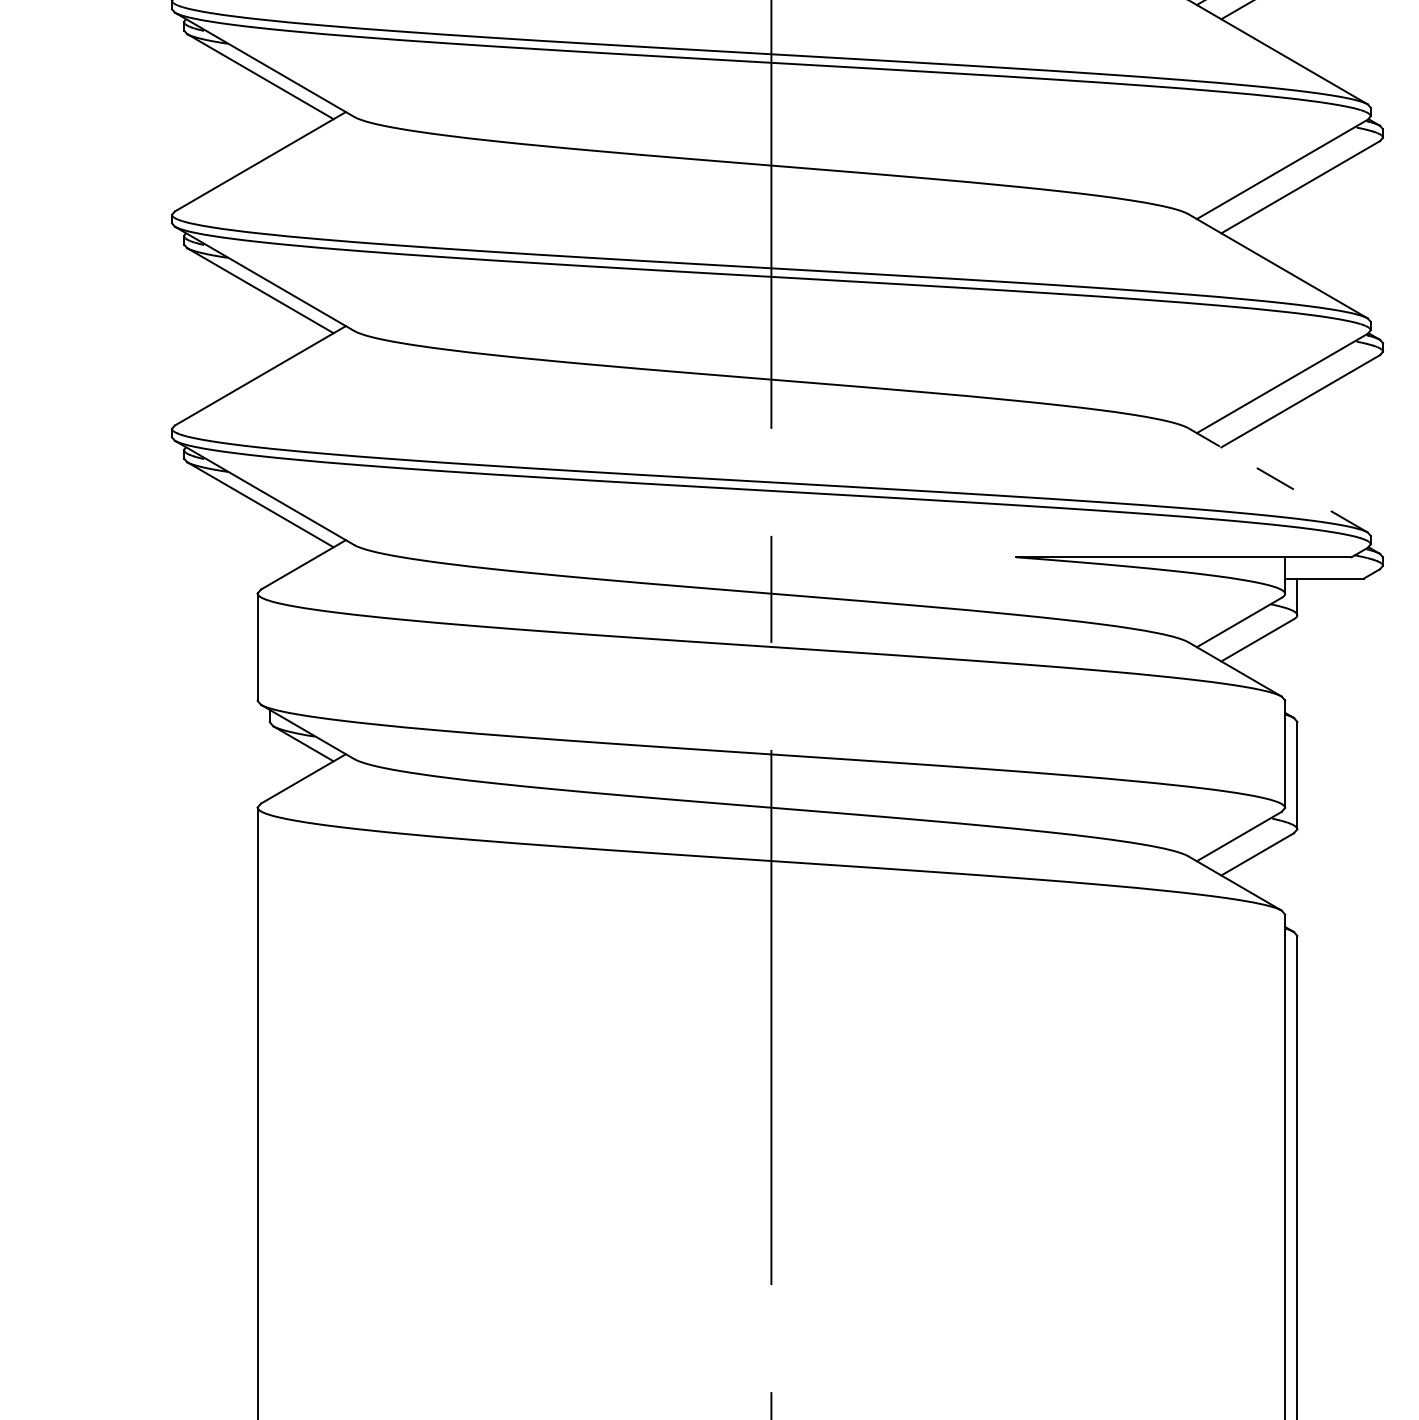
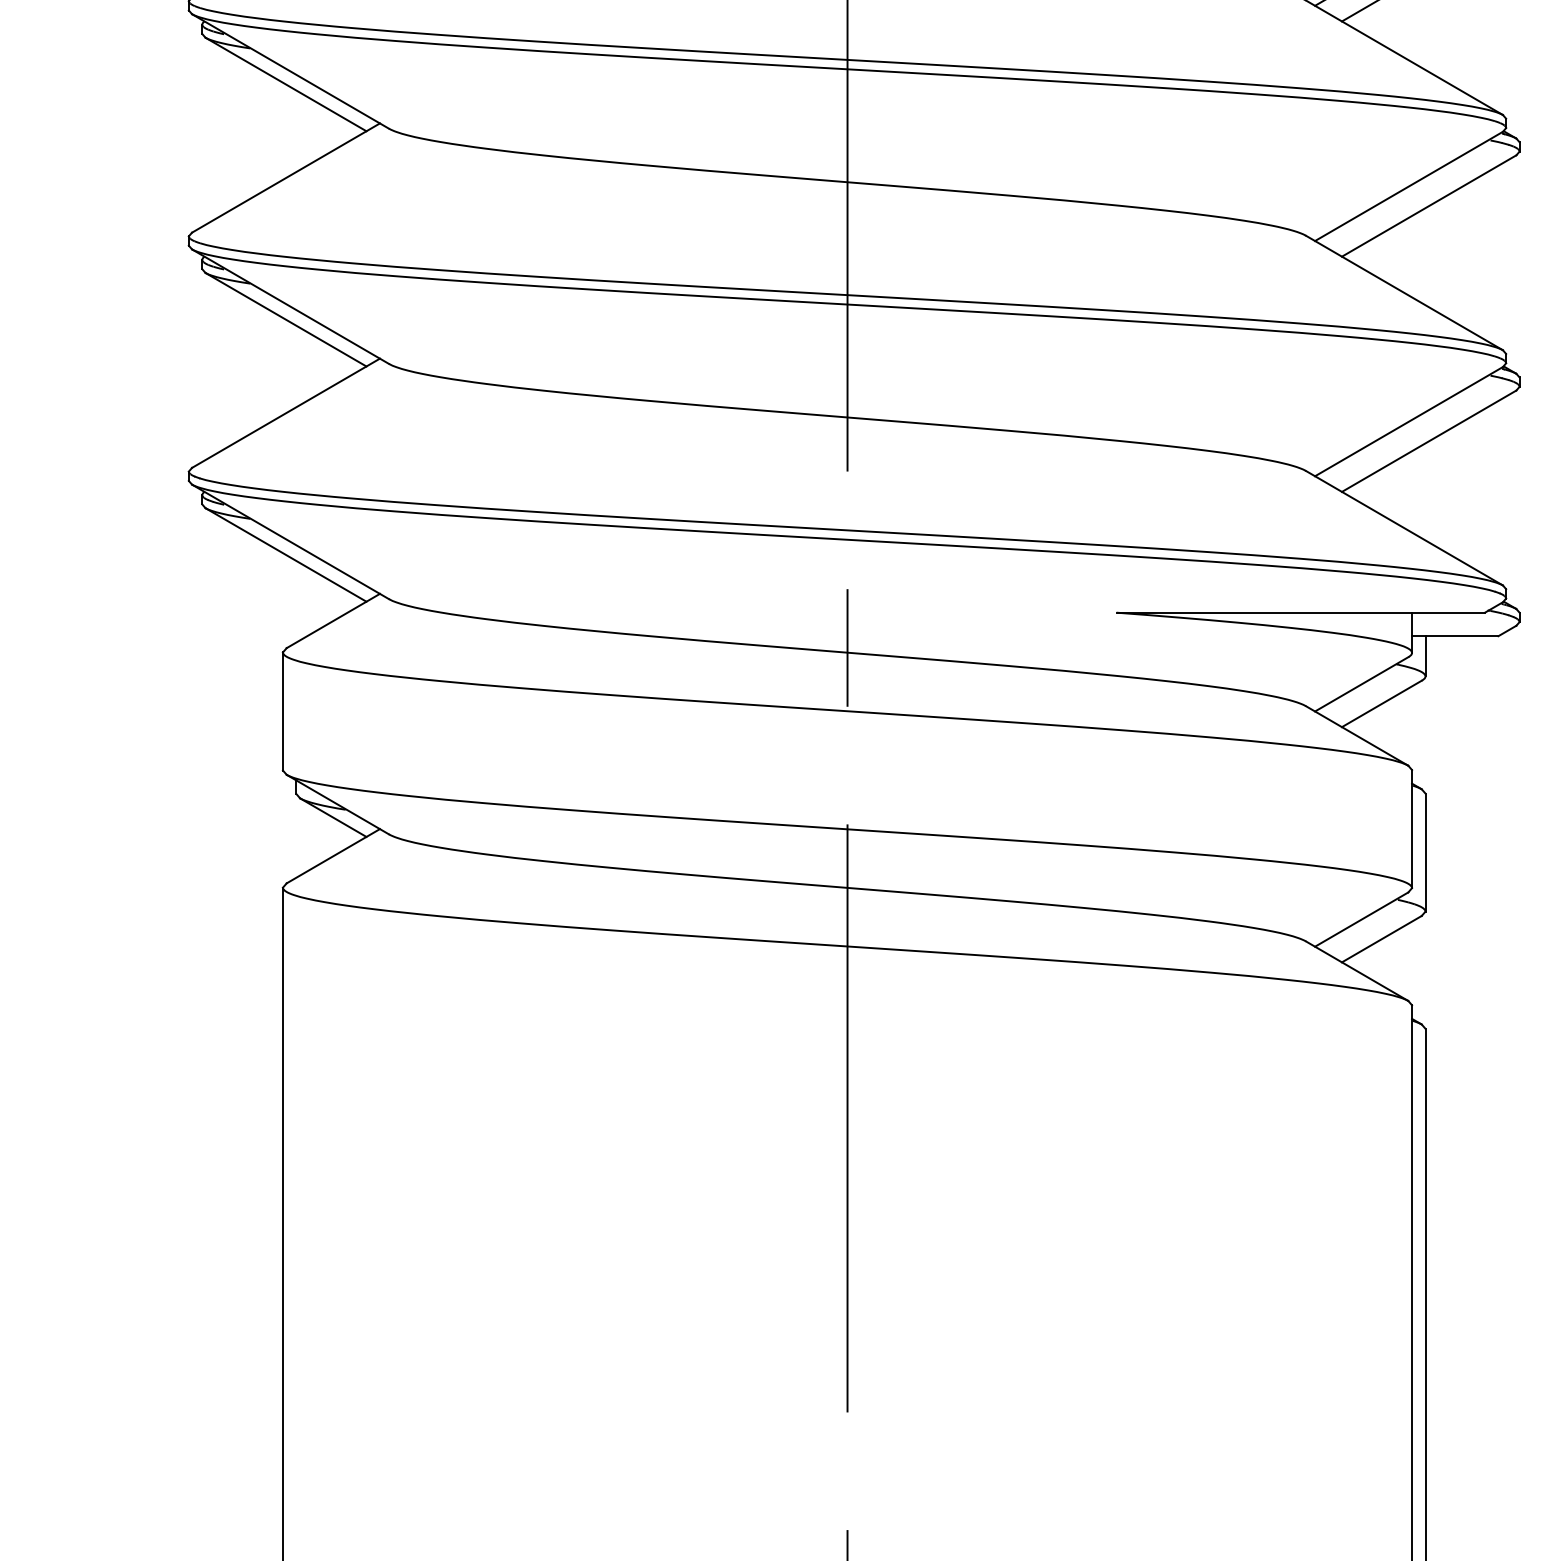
line: (1278, 480) -> (1404, 528), dashed -> solid

